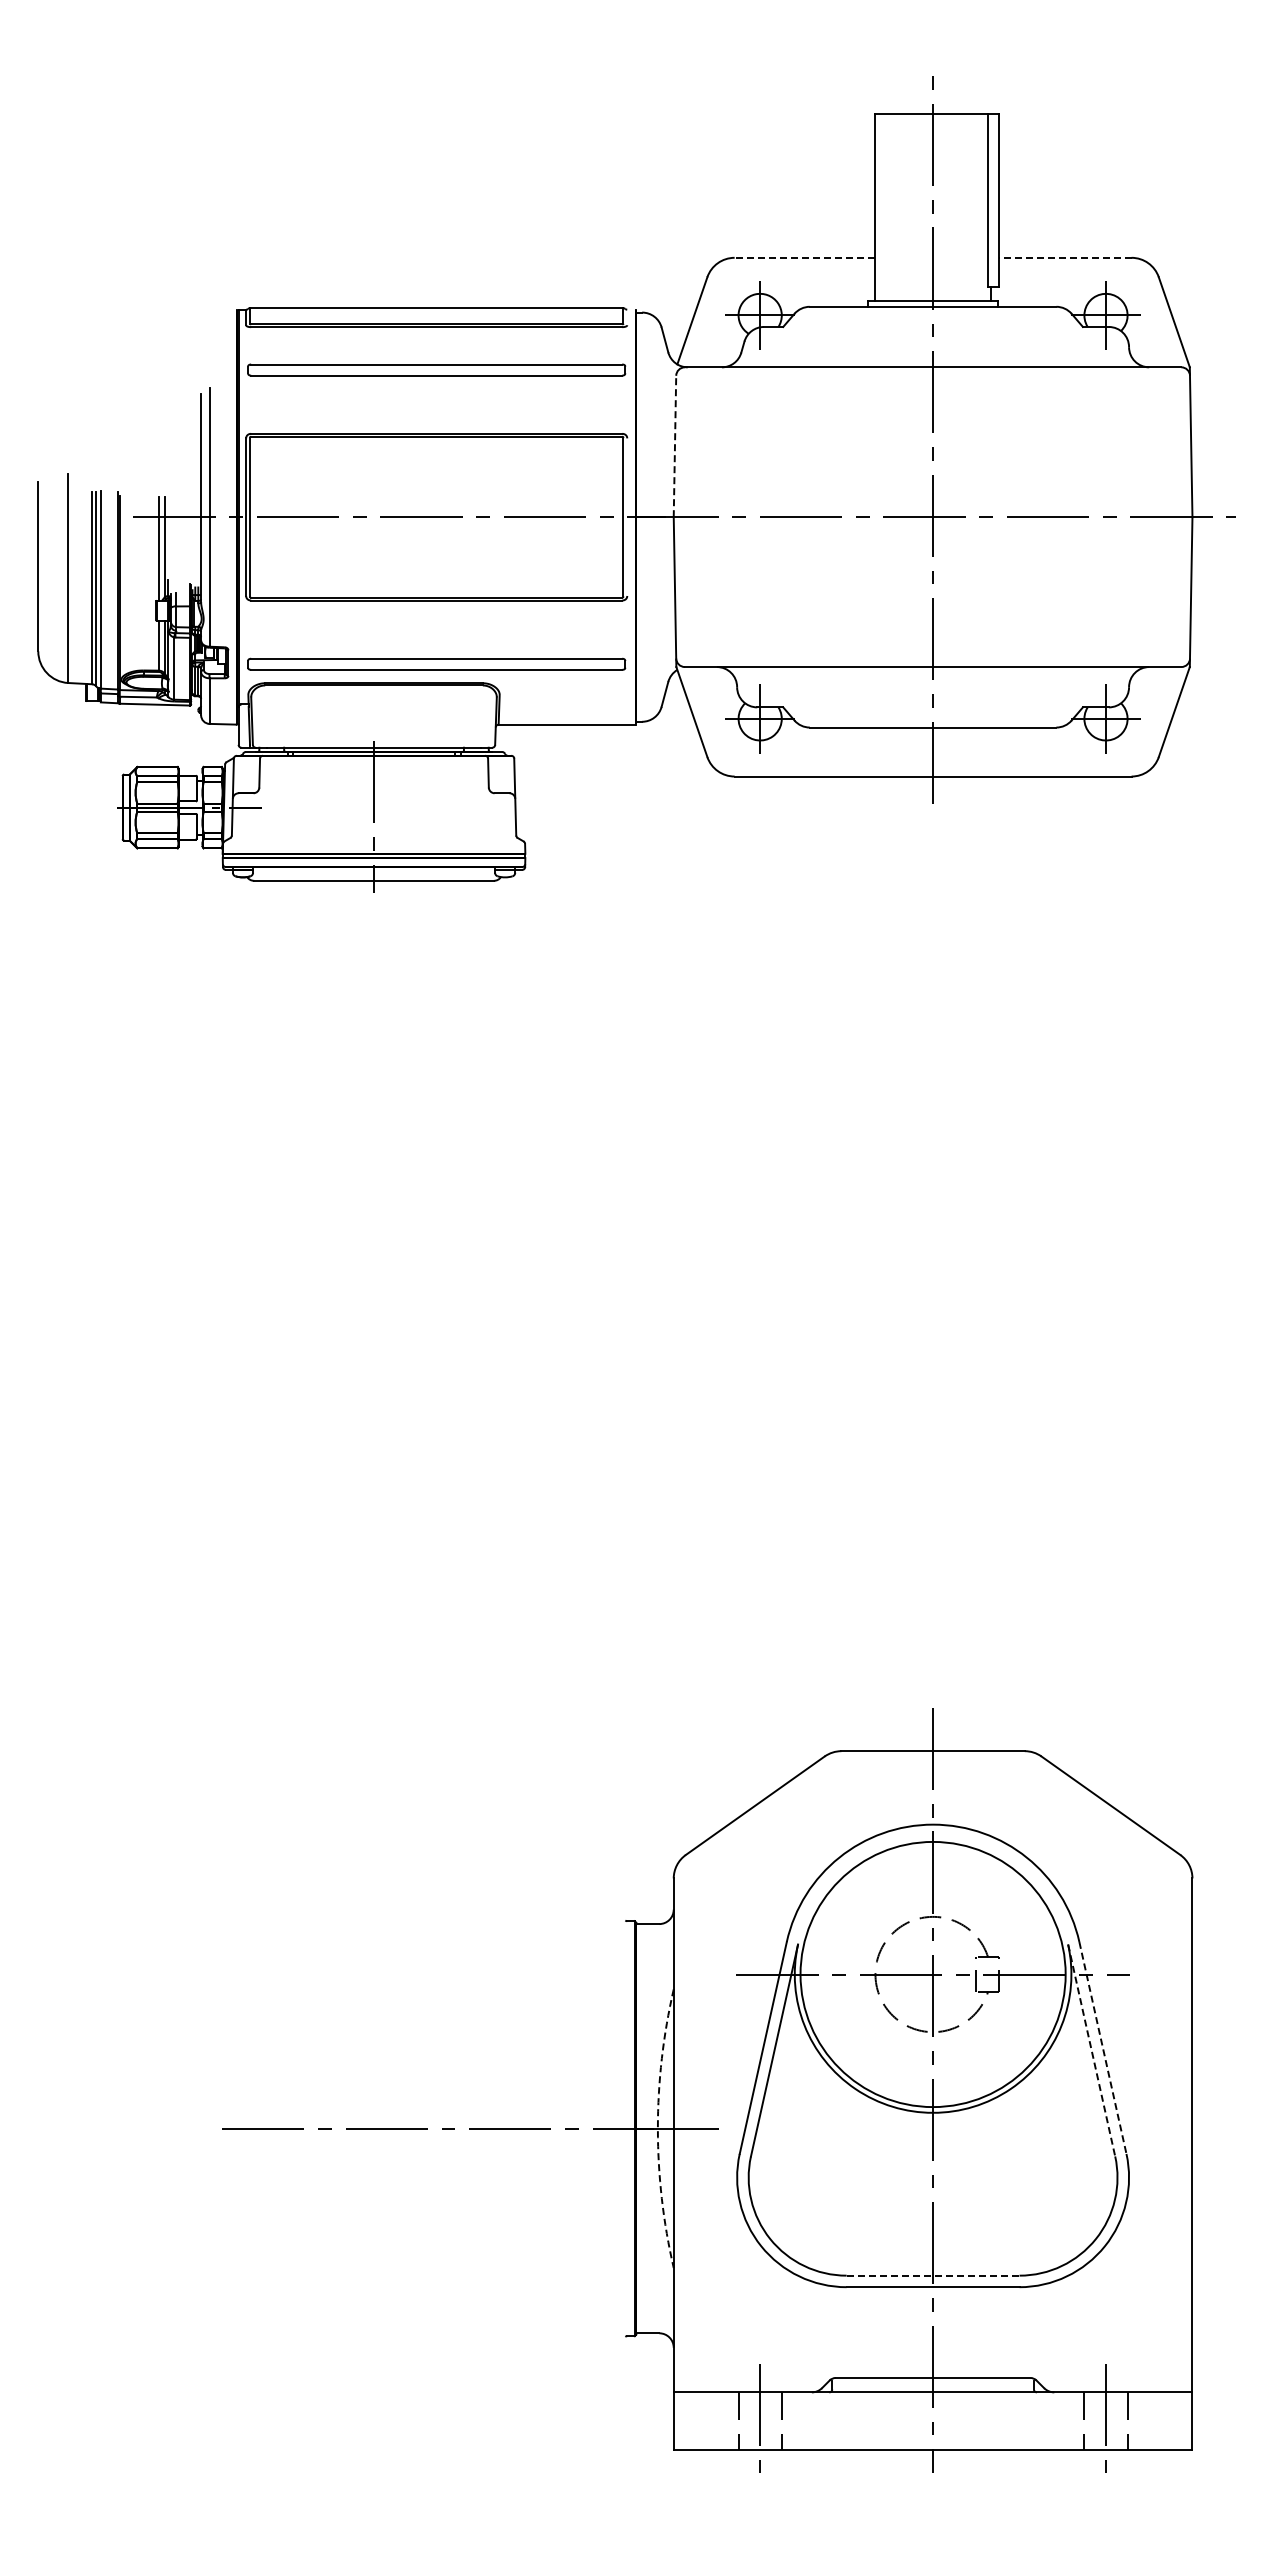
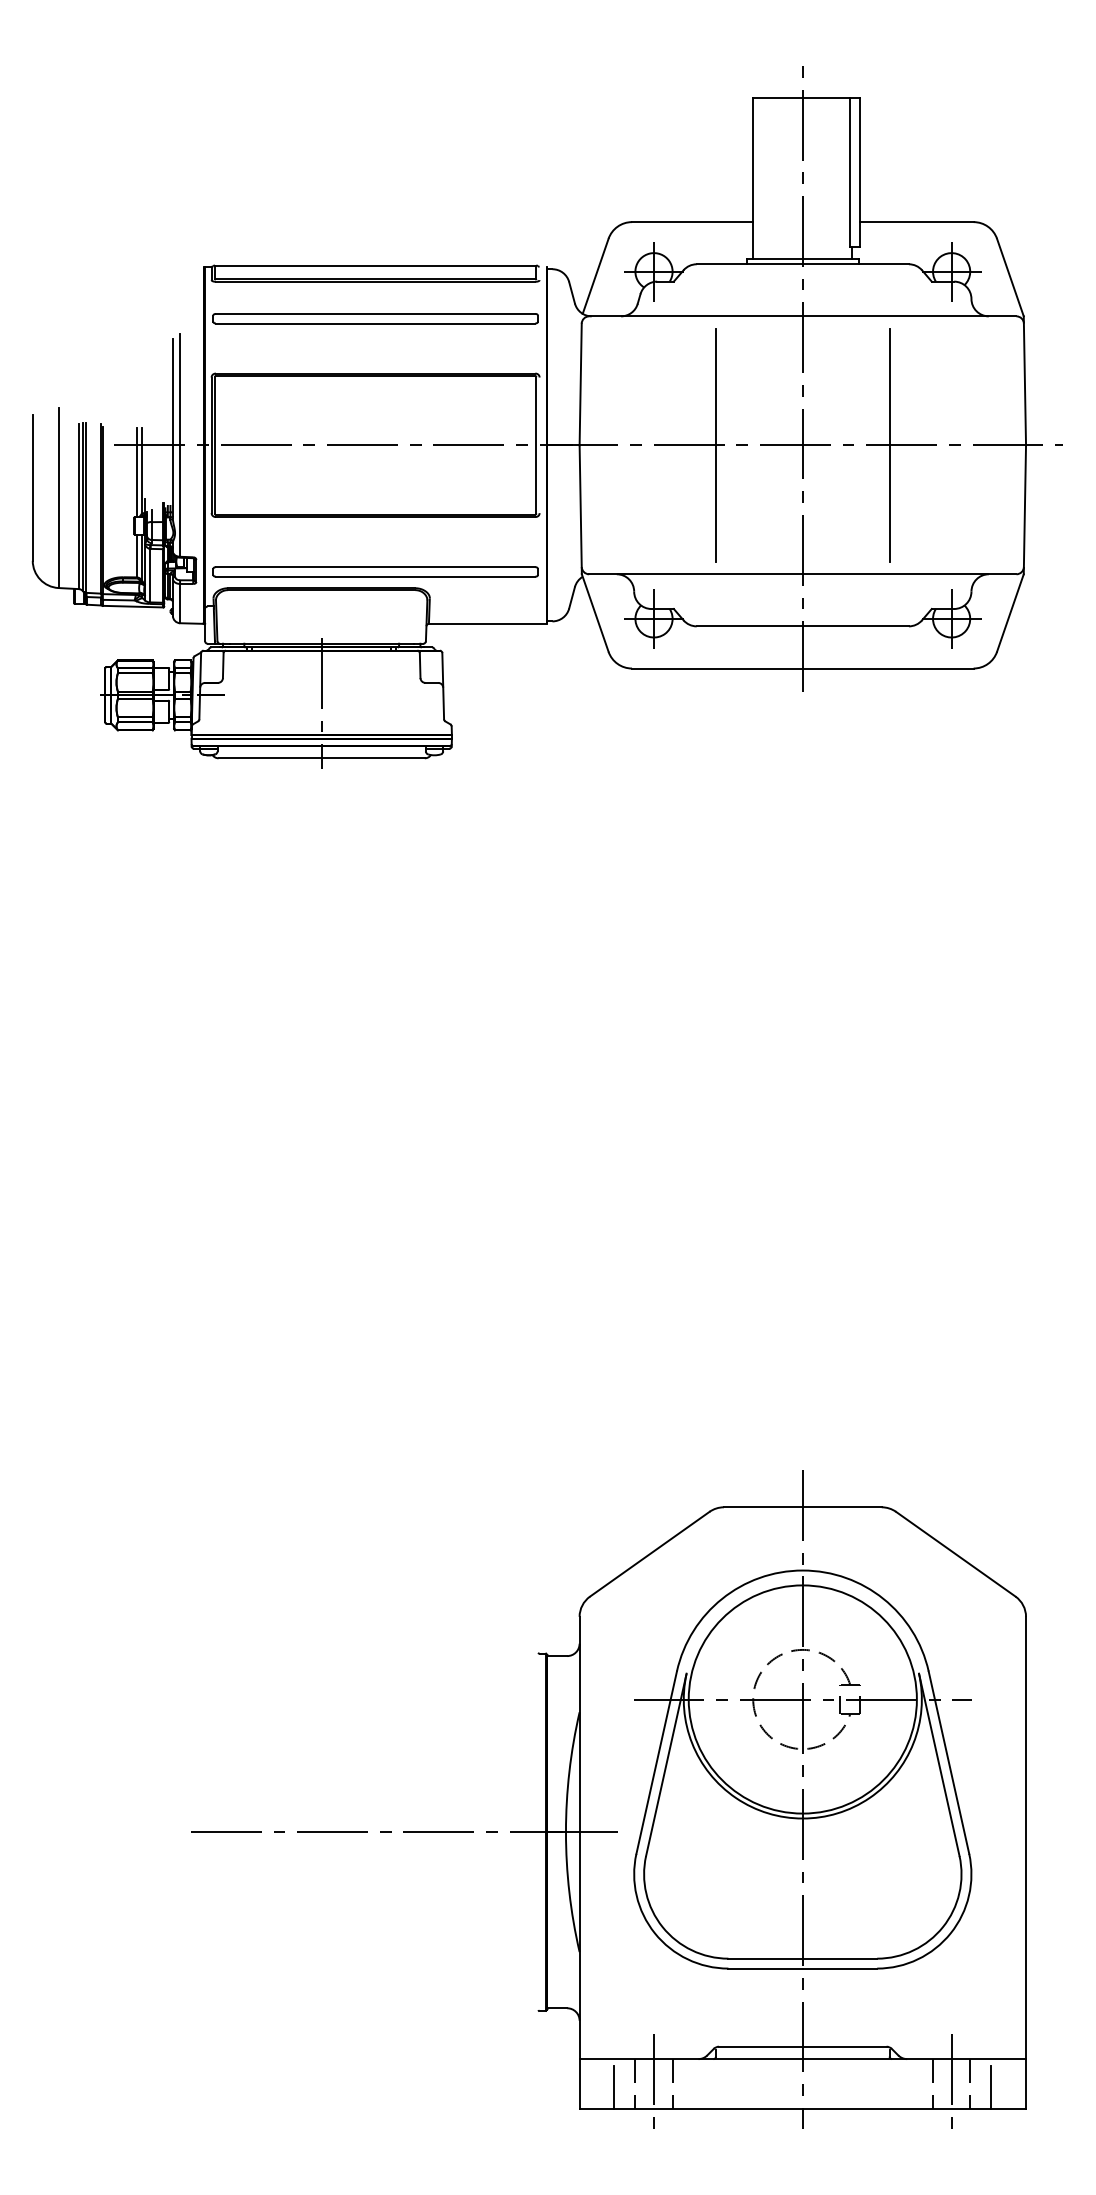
line: (804, 257) -> (692, 221), dashed -> solid
line: (1064, 257) -> (915, 221), dashed -> solid
line: (674, 446) -> (580, 384), dashed -> solid
line: (832, 516) -> (716, 444), added
line: (1033, 516) -> (889, 444), added
line: (1102, 2047) -> (948, 1762), dashed -> solid
line: (1091, 2050) -> (939, 1764), dashed -> solid
arc: (657, 2128) -> (565, 1832), dashed -> solid
line: (933, 2275) -> (803, 1958), dashed -> solid
line: (714, 2425) -> (614, 2087), added
line: (1152, 2425) -> (991, 2087), added

